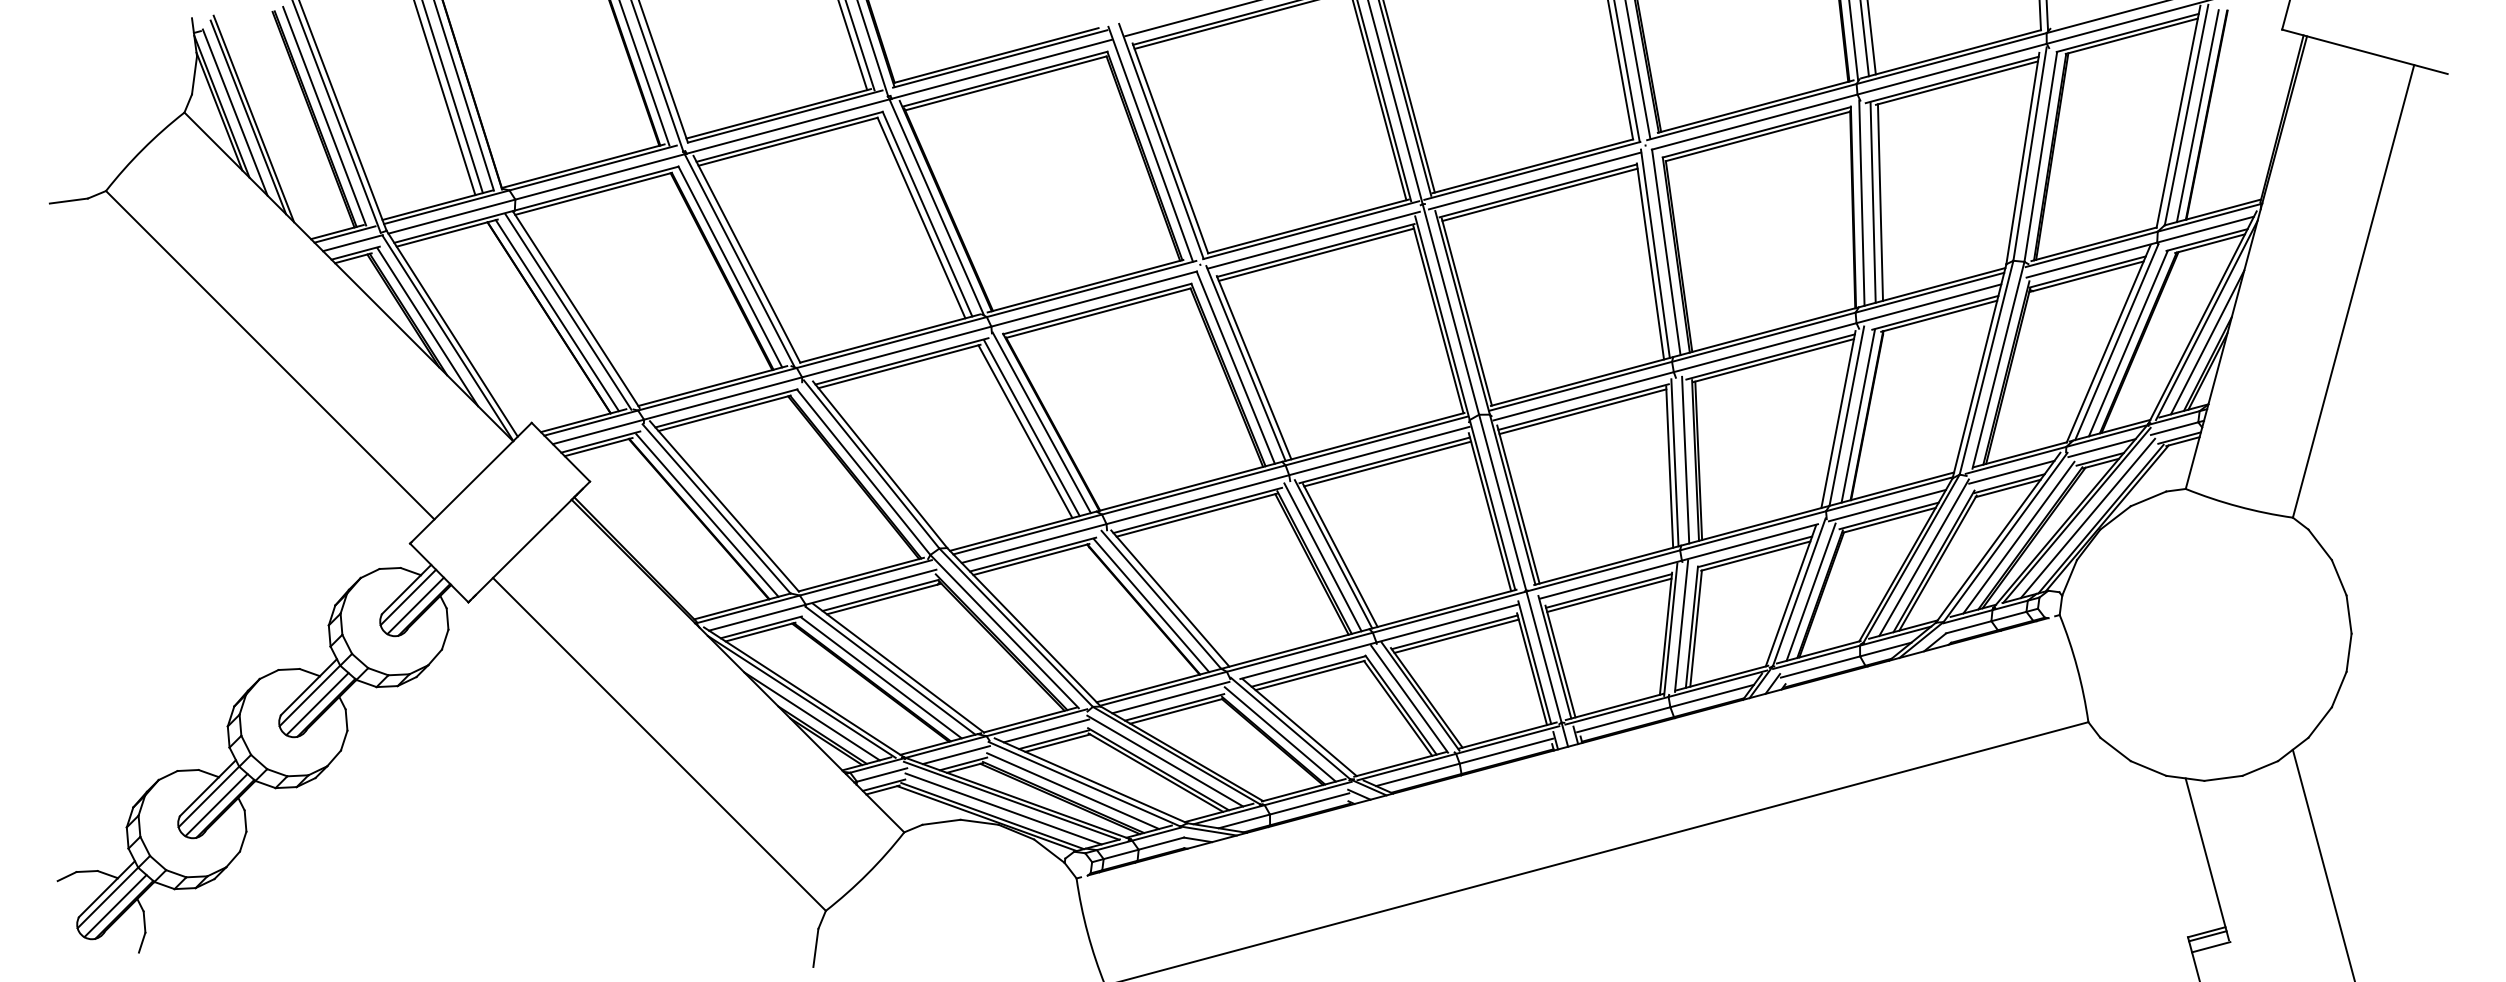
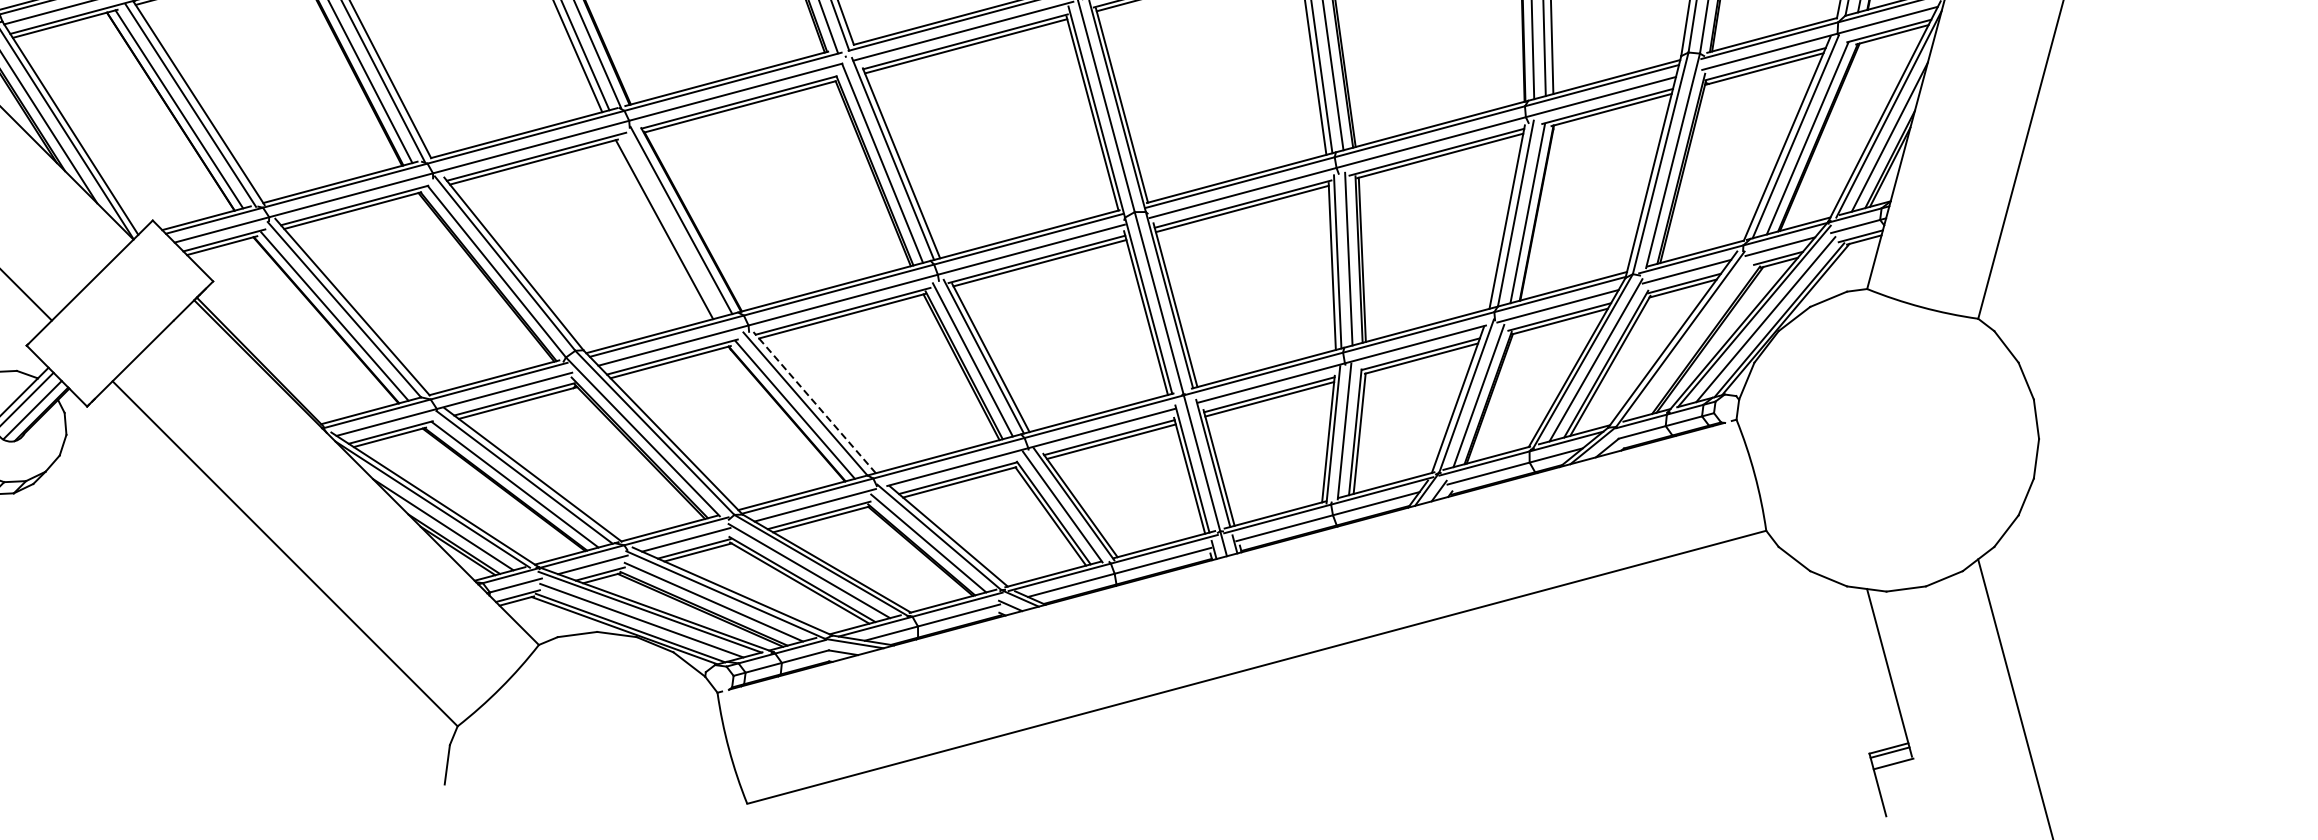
line: (1031, 428) -> (670, 226), removed
line: (2018, 537) -> (1693, 339), removed
line: (1170, 598) -> (814, 402), solid -> dashed

